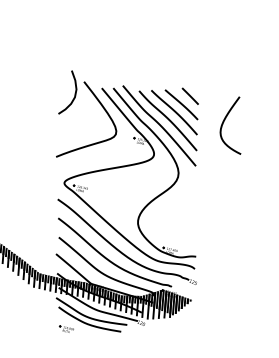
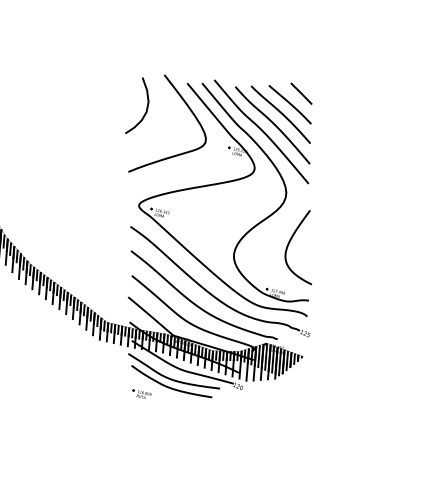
curve: (74, 93) -> (146, 106), moved
curve: (223, 123) -> (289, 244), moved

